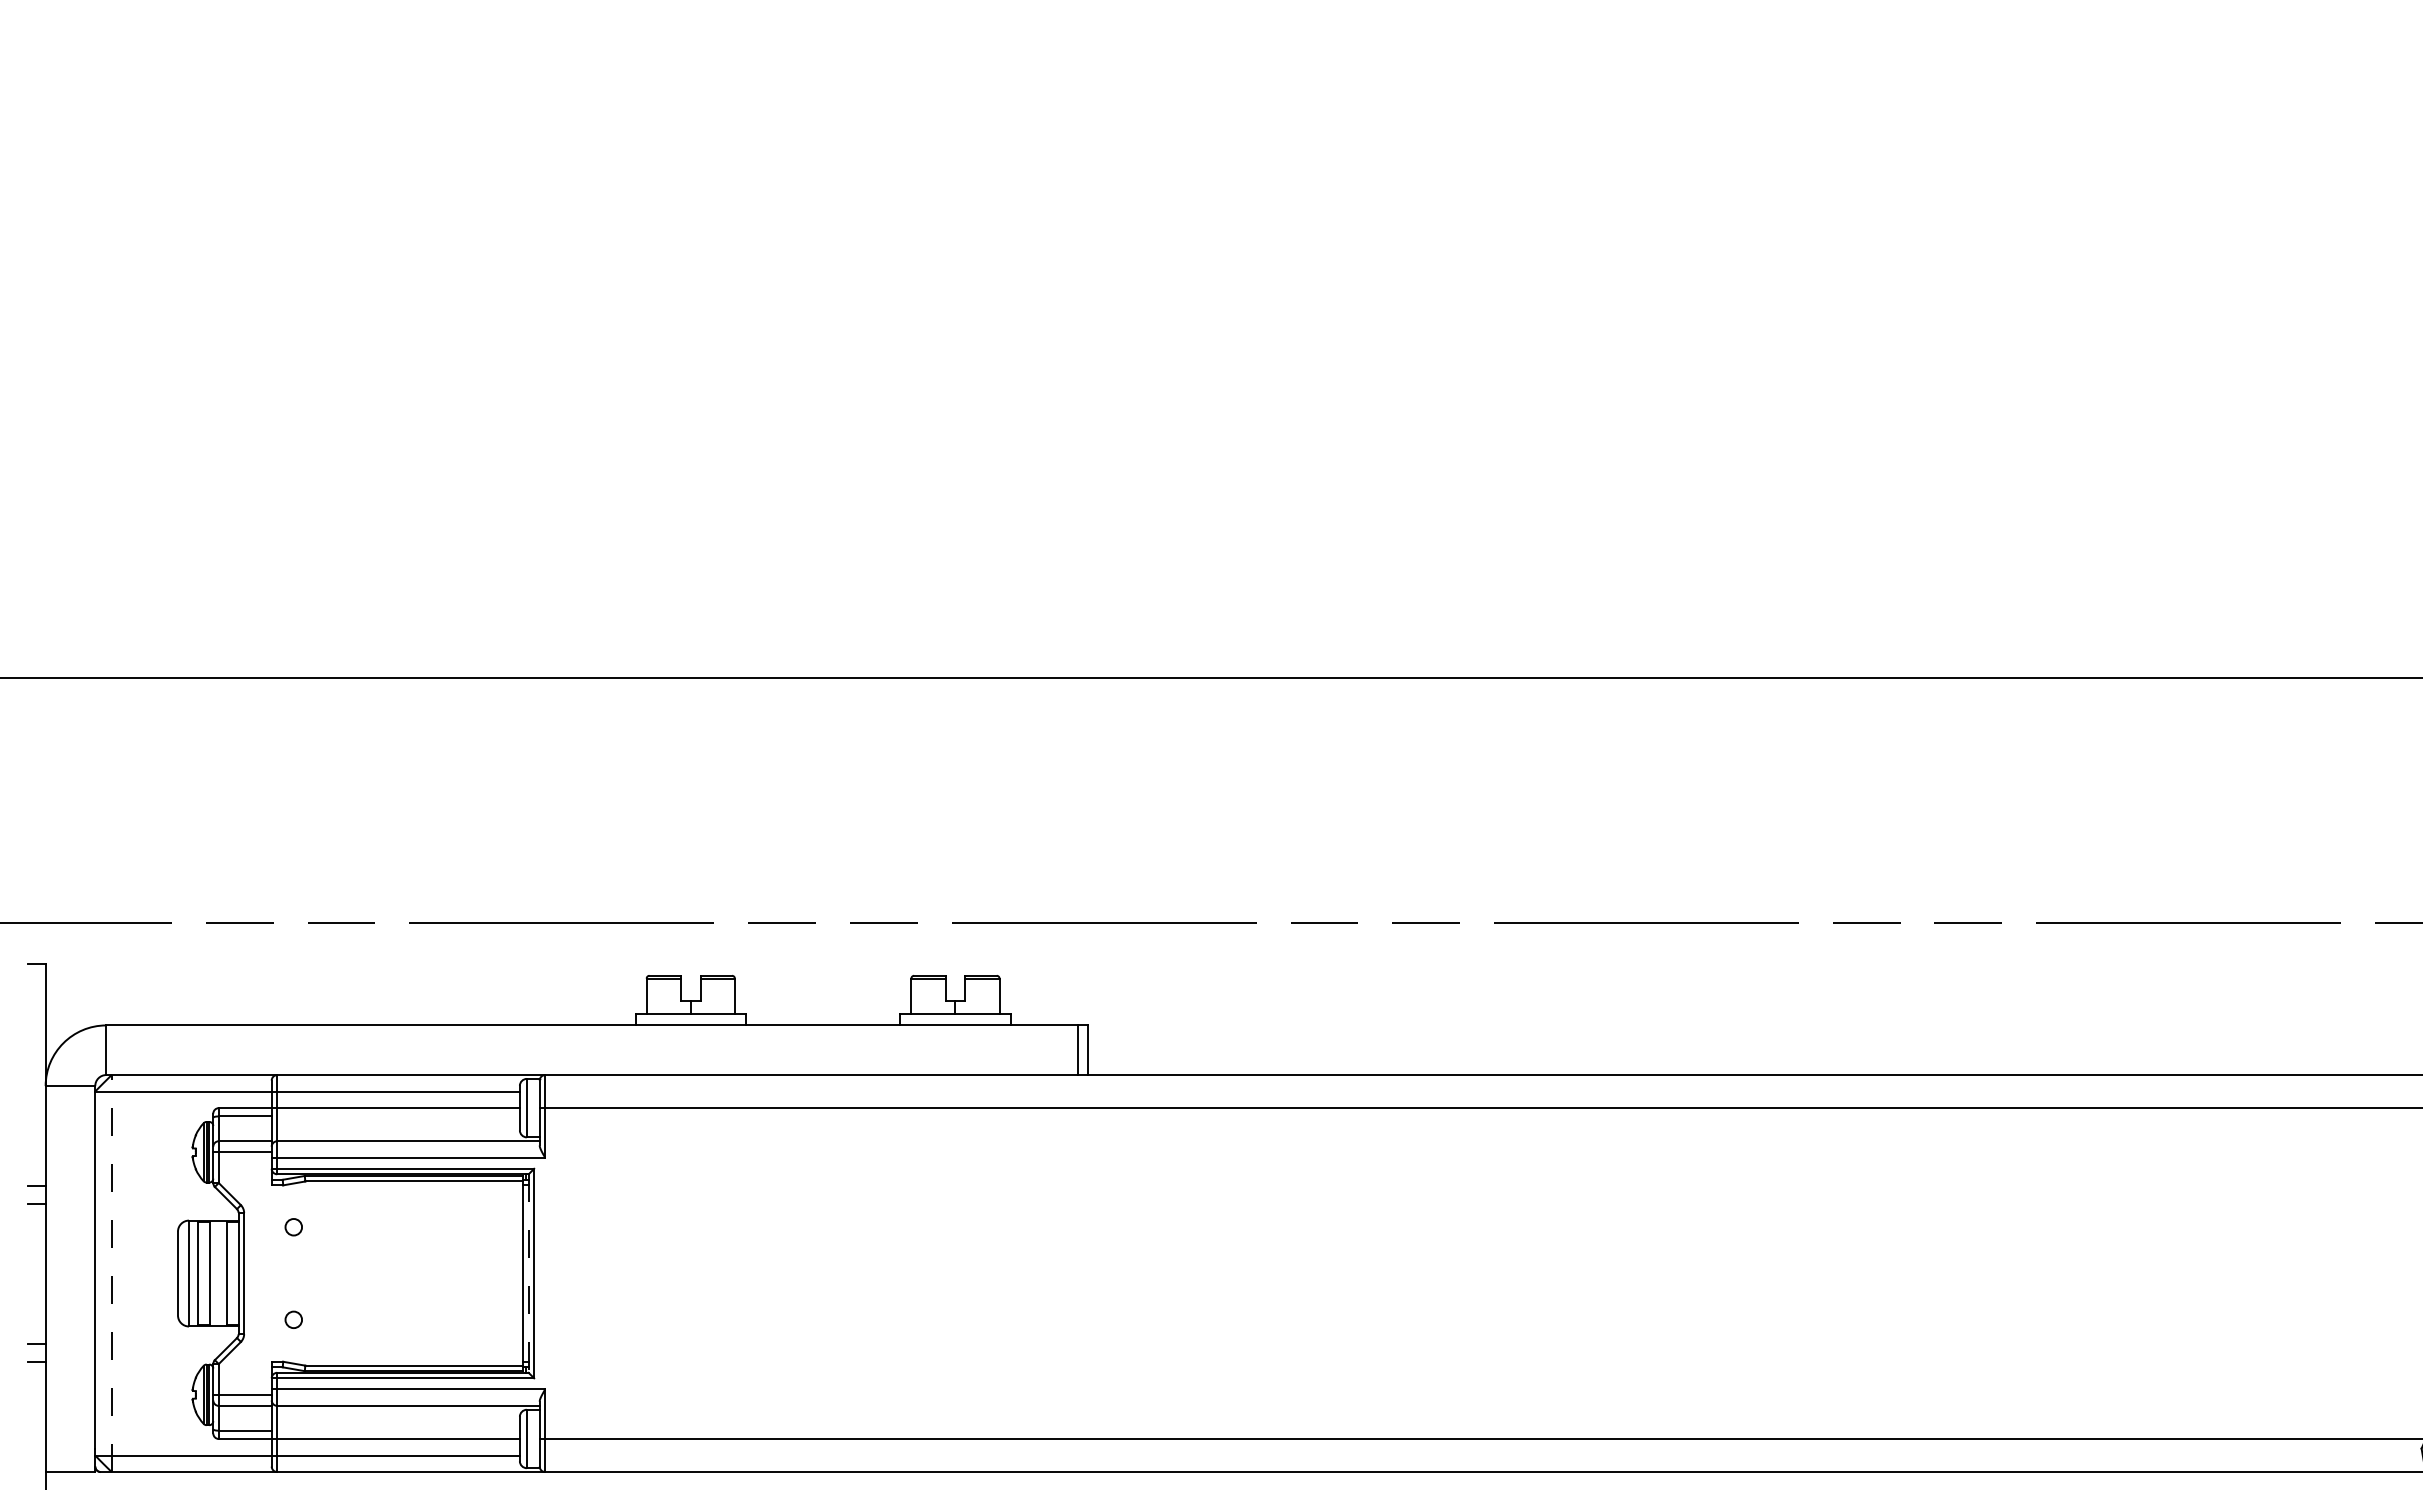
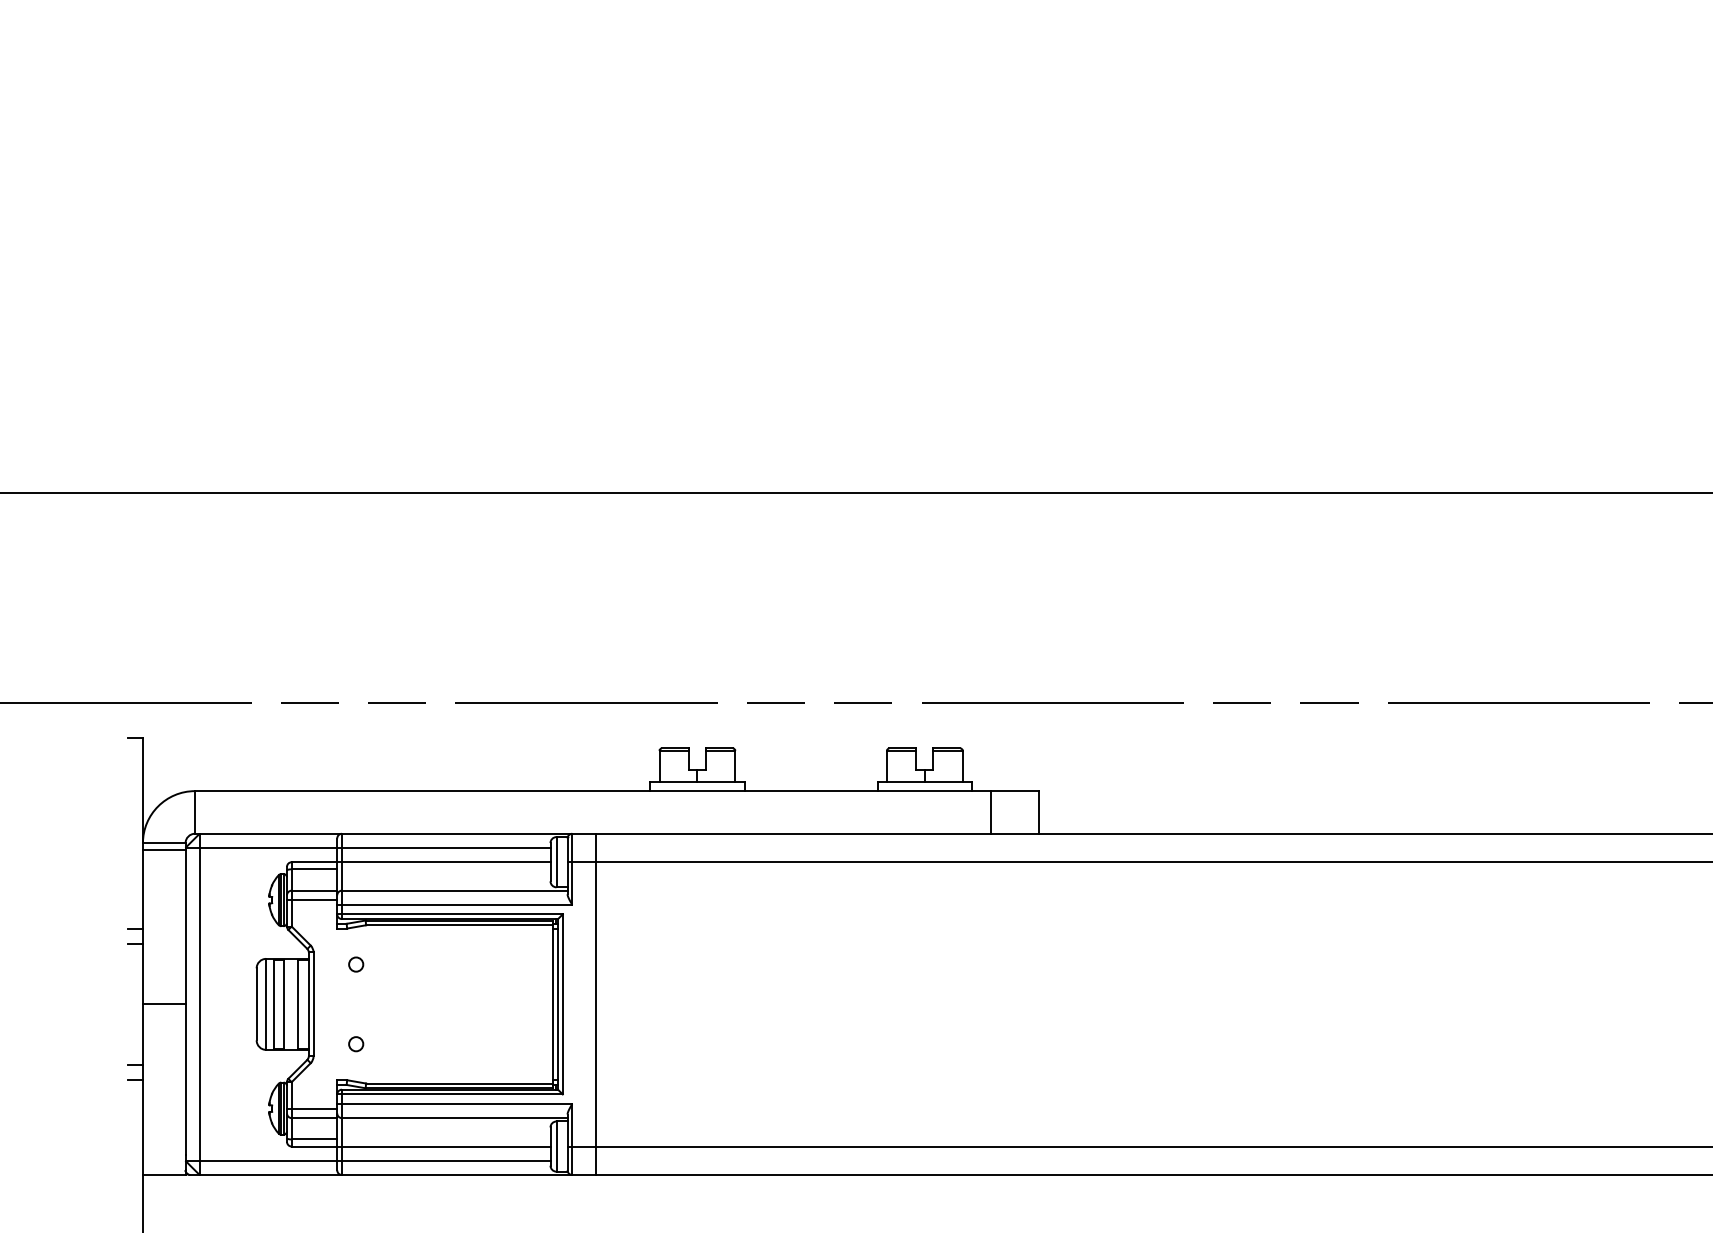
line: (1077, 1050) -> (991, 812), moved
line: (70, 1094) -> (164, 850), added
line: (70, 1273) -> (164, 1004), added
line: (111, 1273) -> (199, 1004), dashed -> solid
line: (572, 1273) -> (595, 1004), added
line: (528, 1274) -> (557, 1005), dashed -> solid

